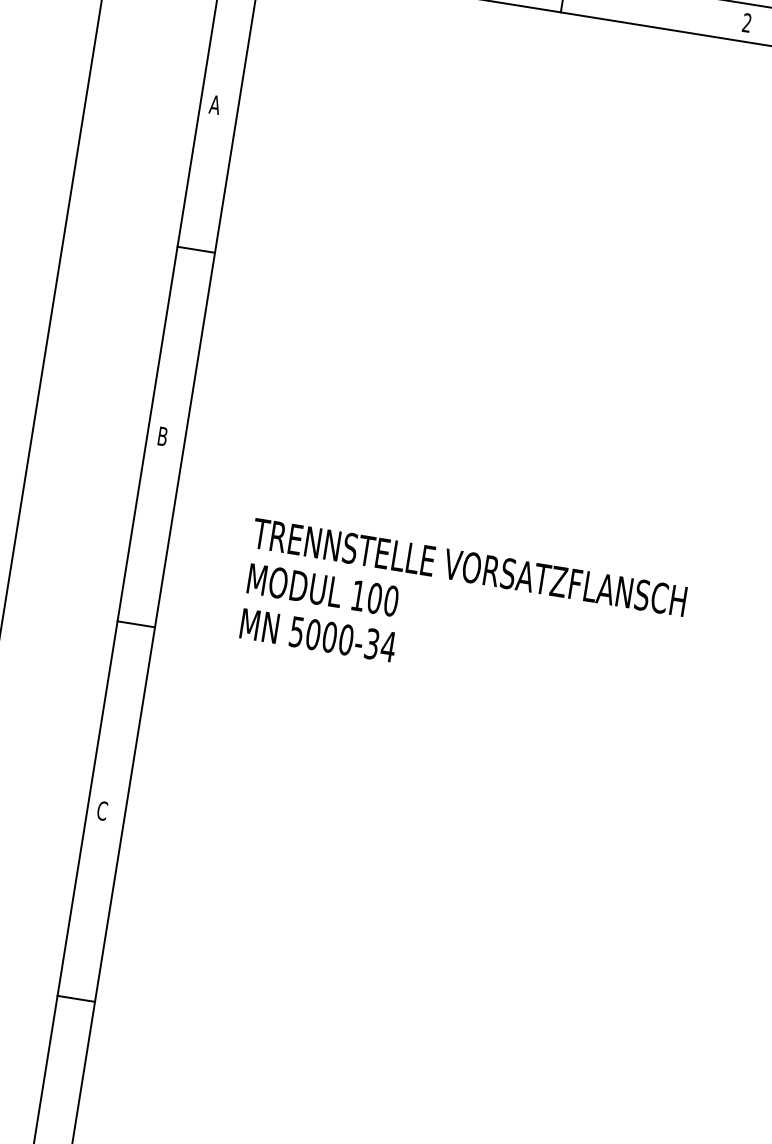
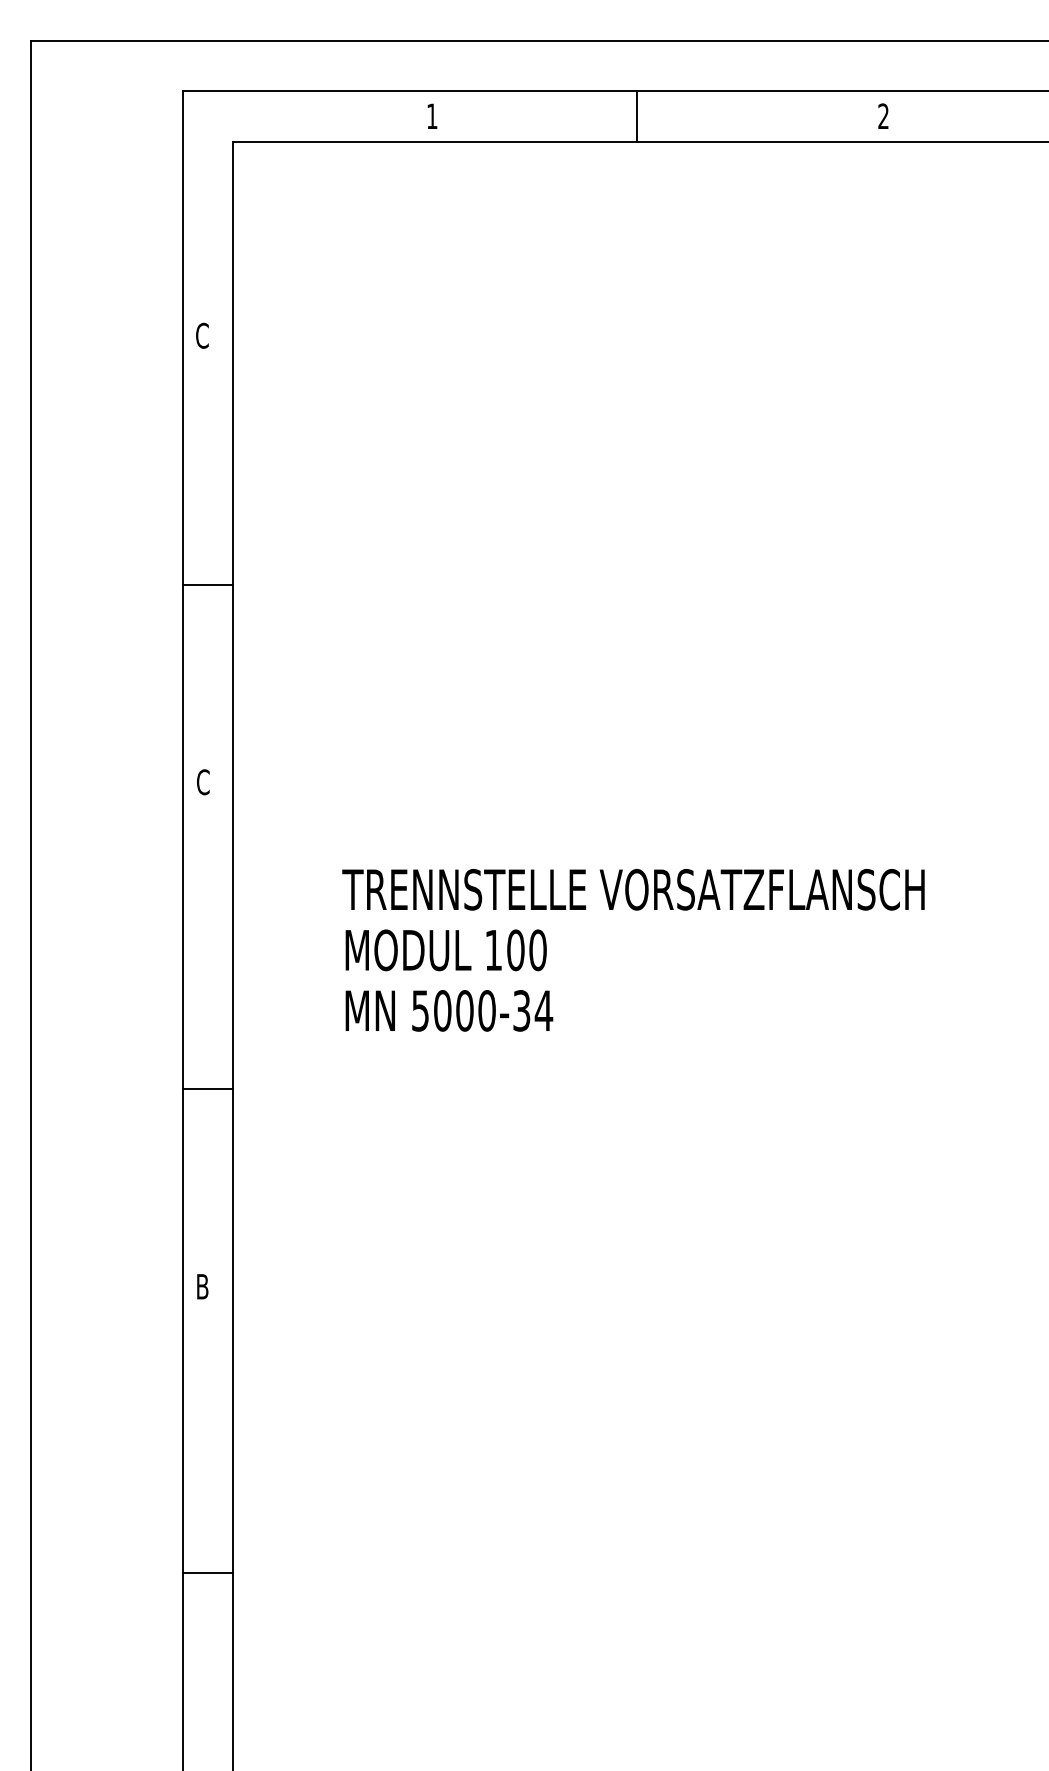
text: (215, 104) -> (202, 335), A -> C
line: (195, 250) -> (207, 585), moved
text: (162, 436) -> (203, 782), B -> C
line: (135, 624) -> (207, 1088), moved
text: (102, 810) -> (202, 1286), C -> B
line: (76, 998) -> (207, 1572), moved

